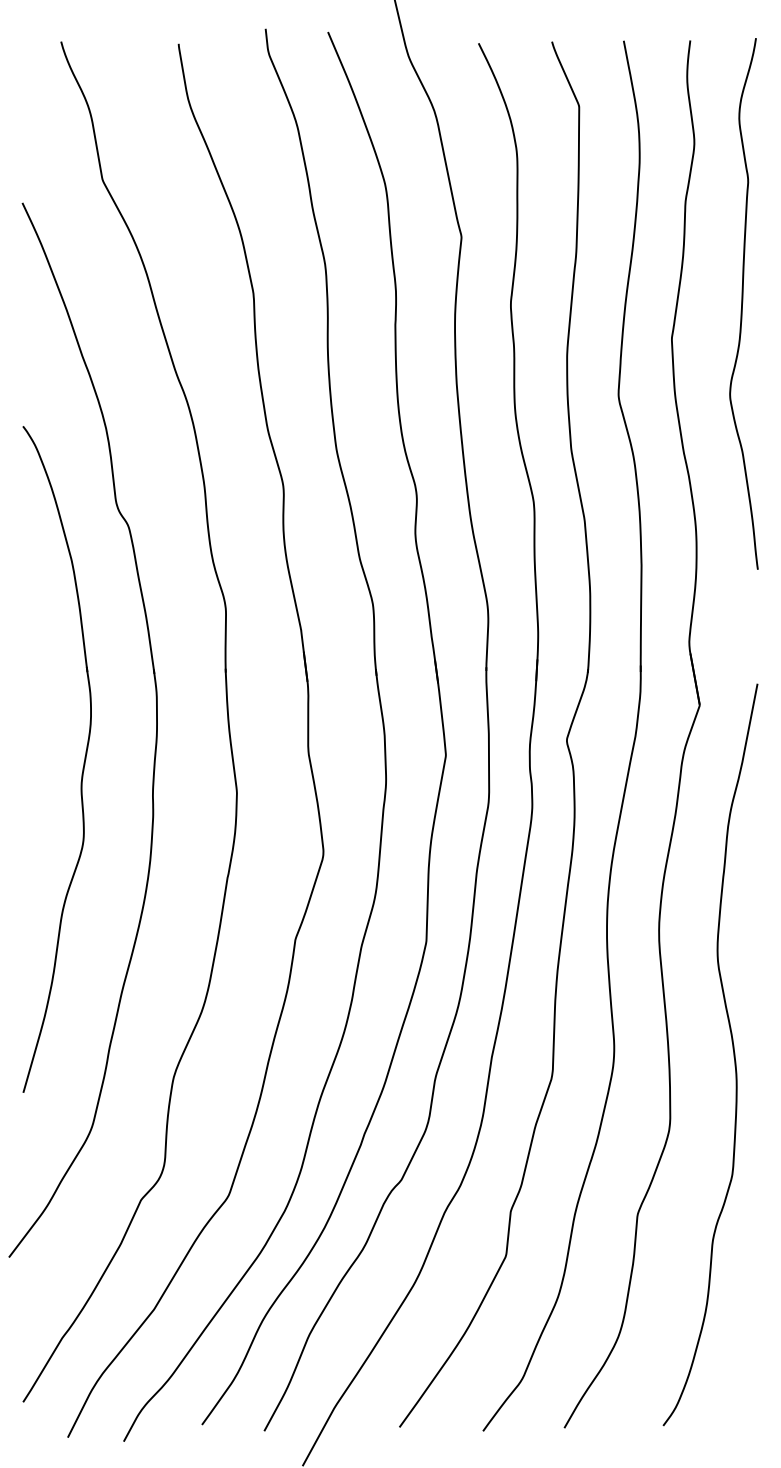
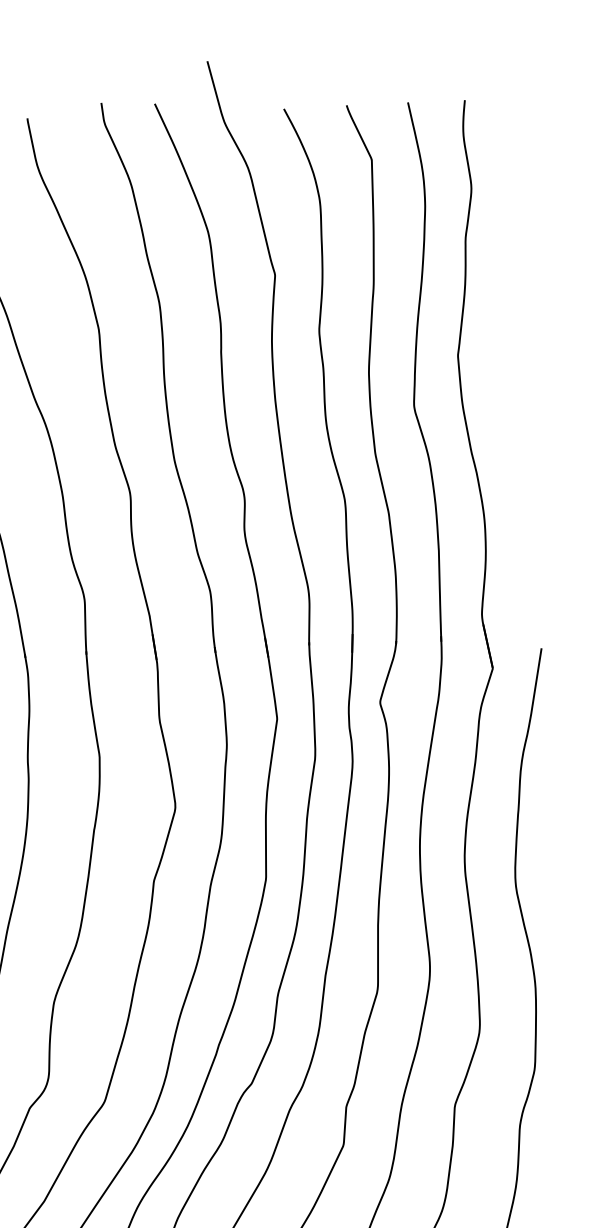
curve: (743, 302) -> (518, 322), removed

